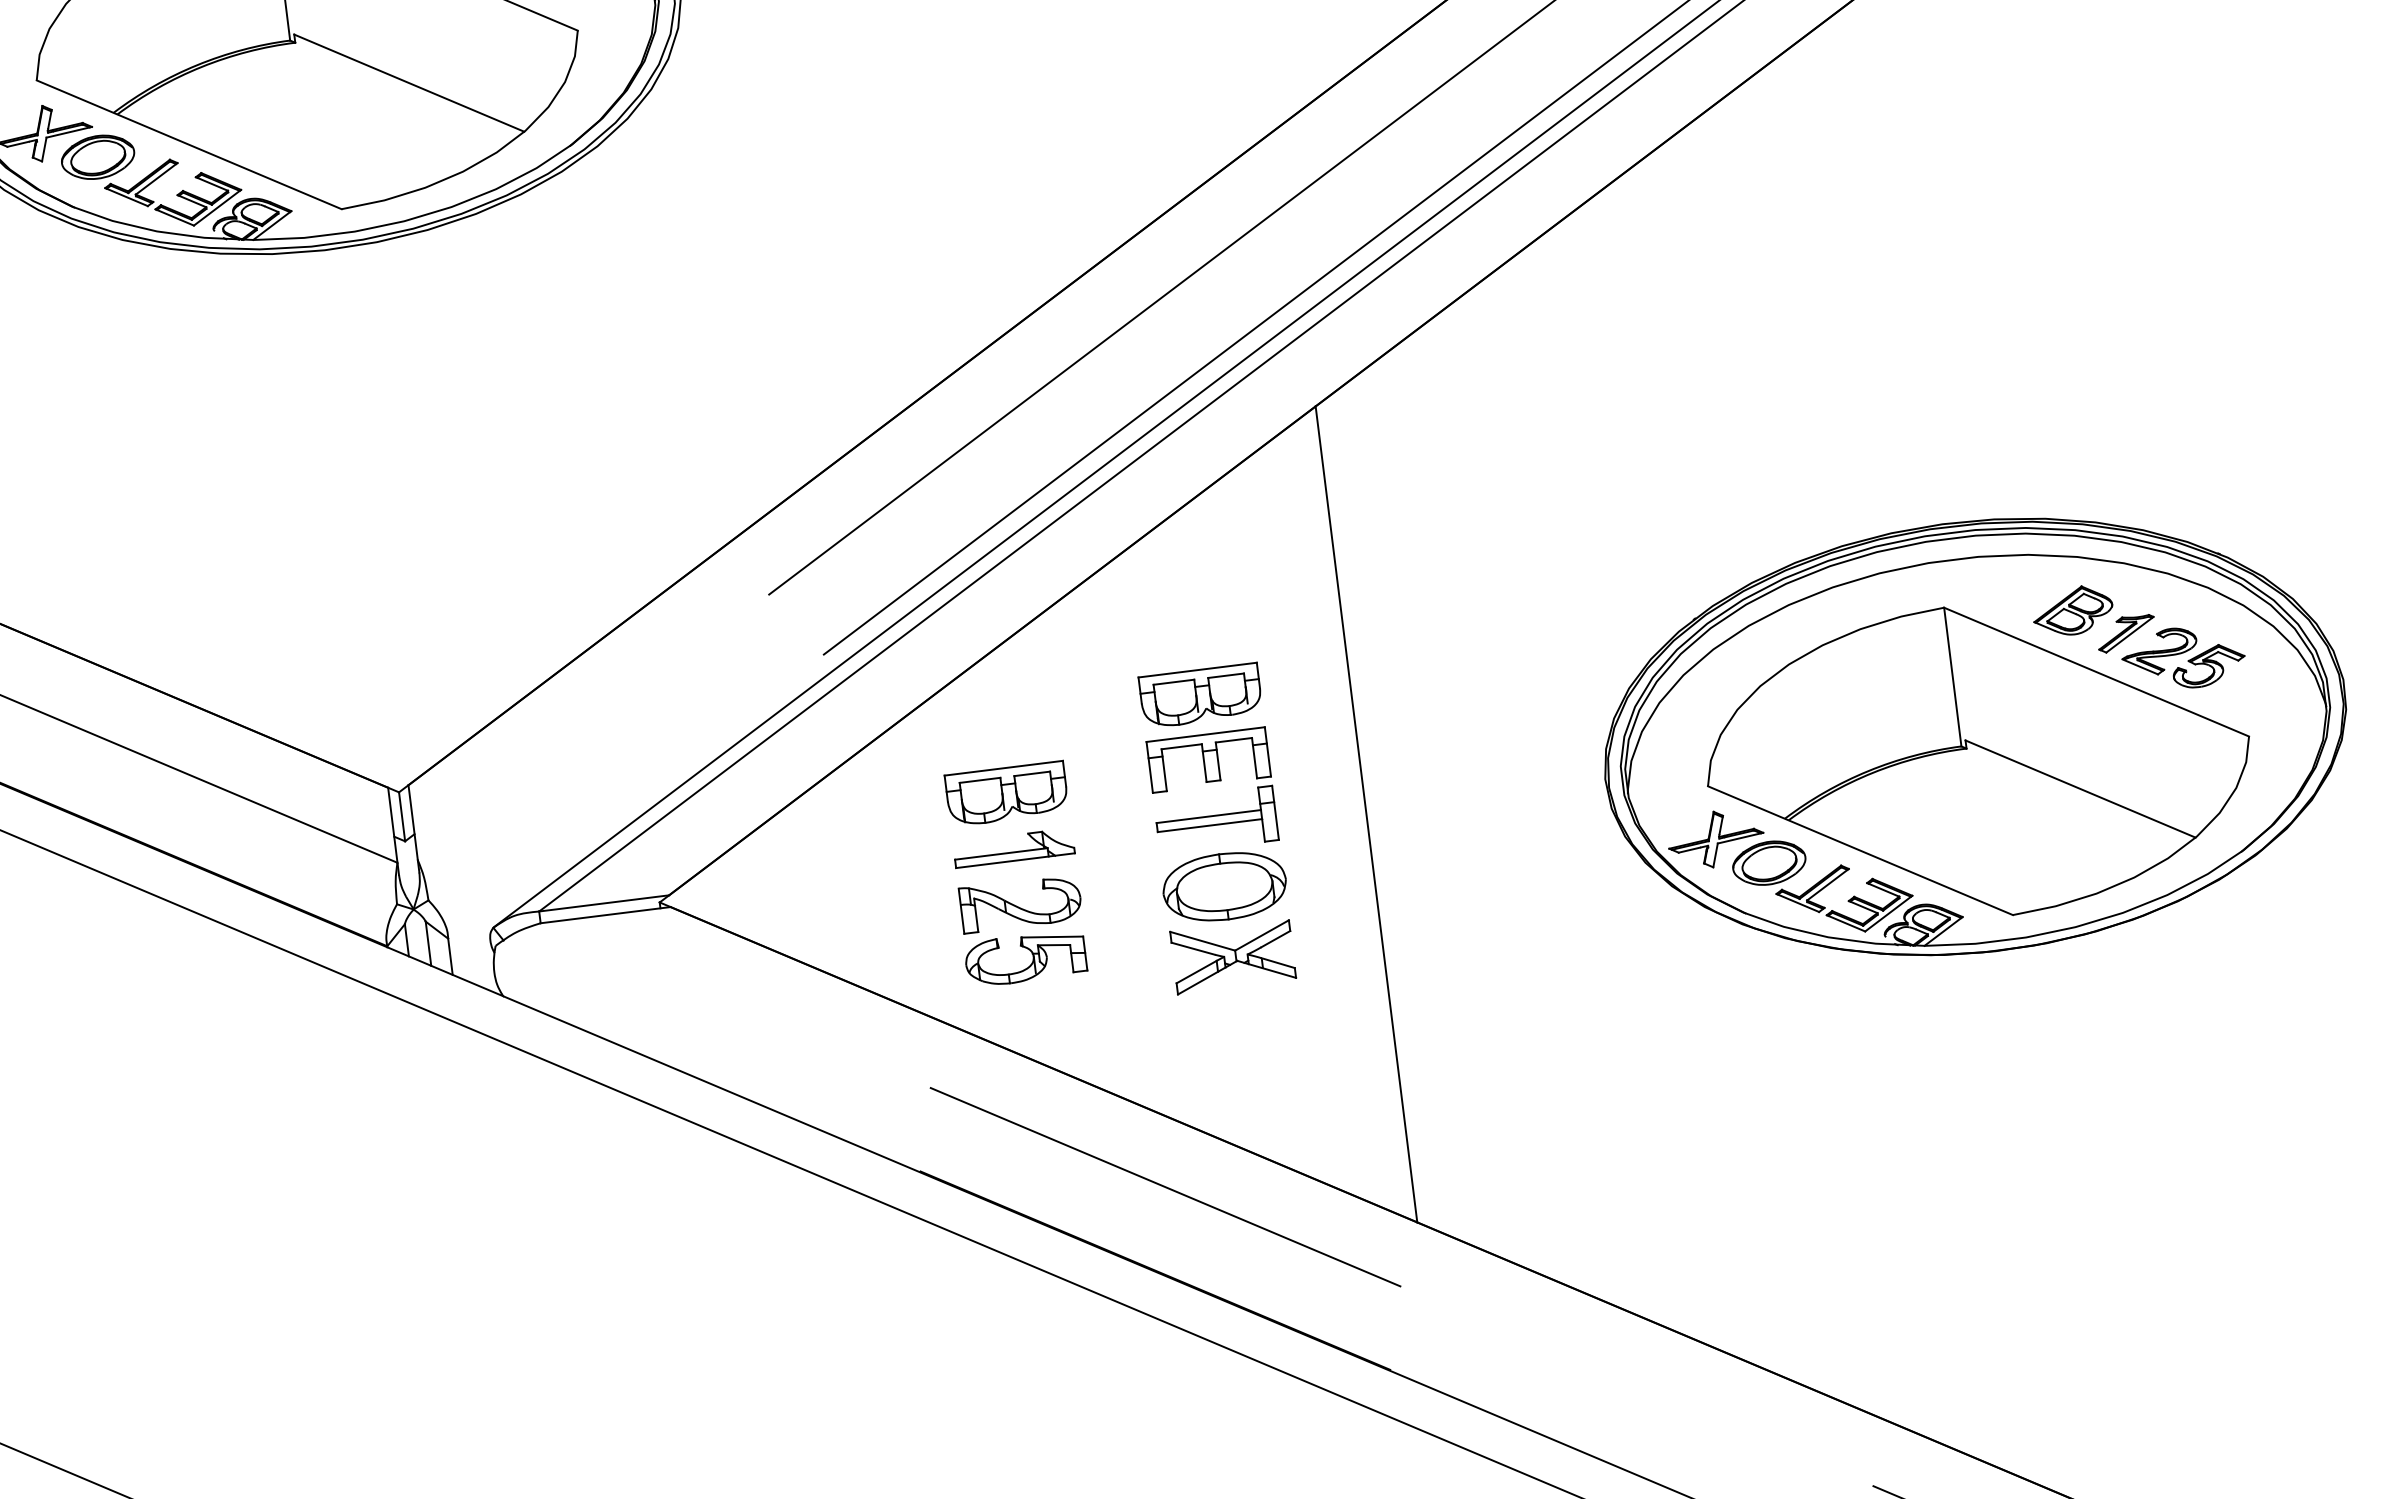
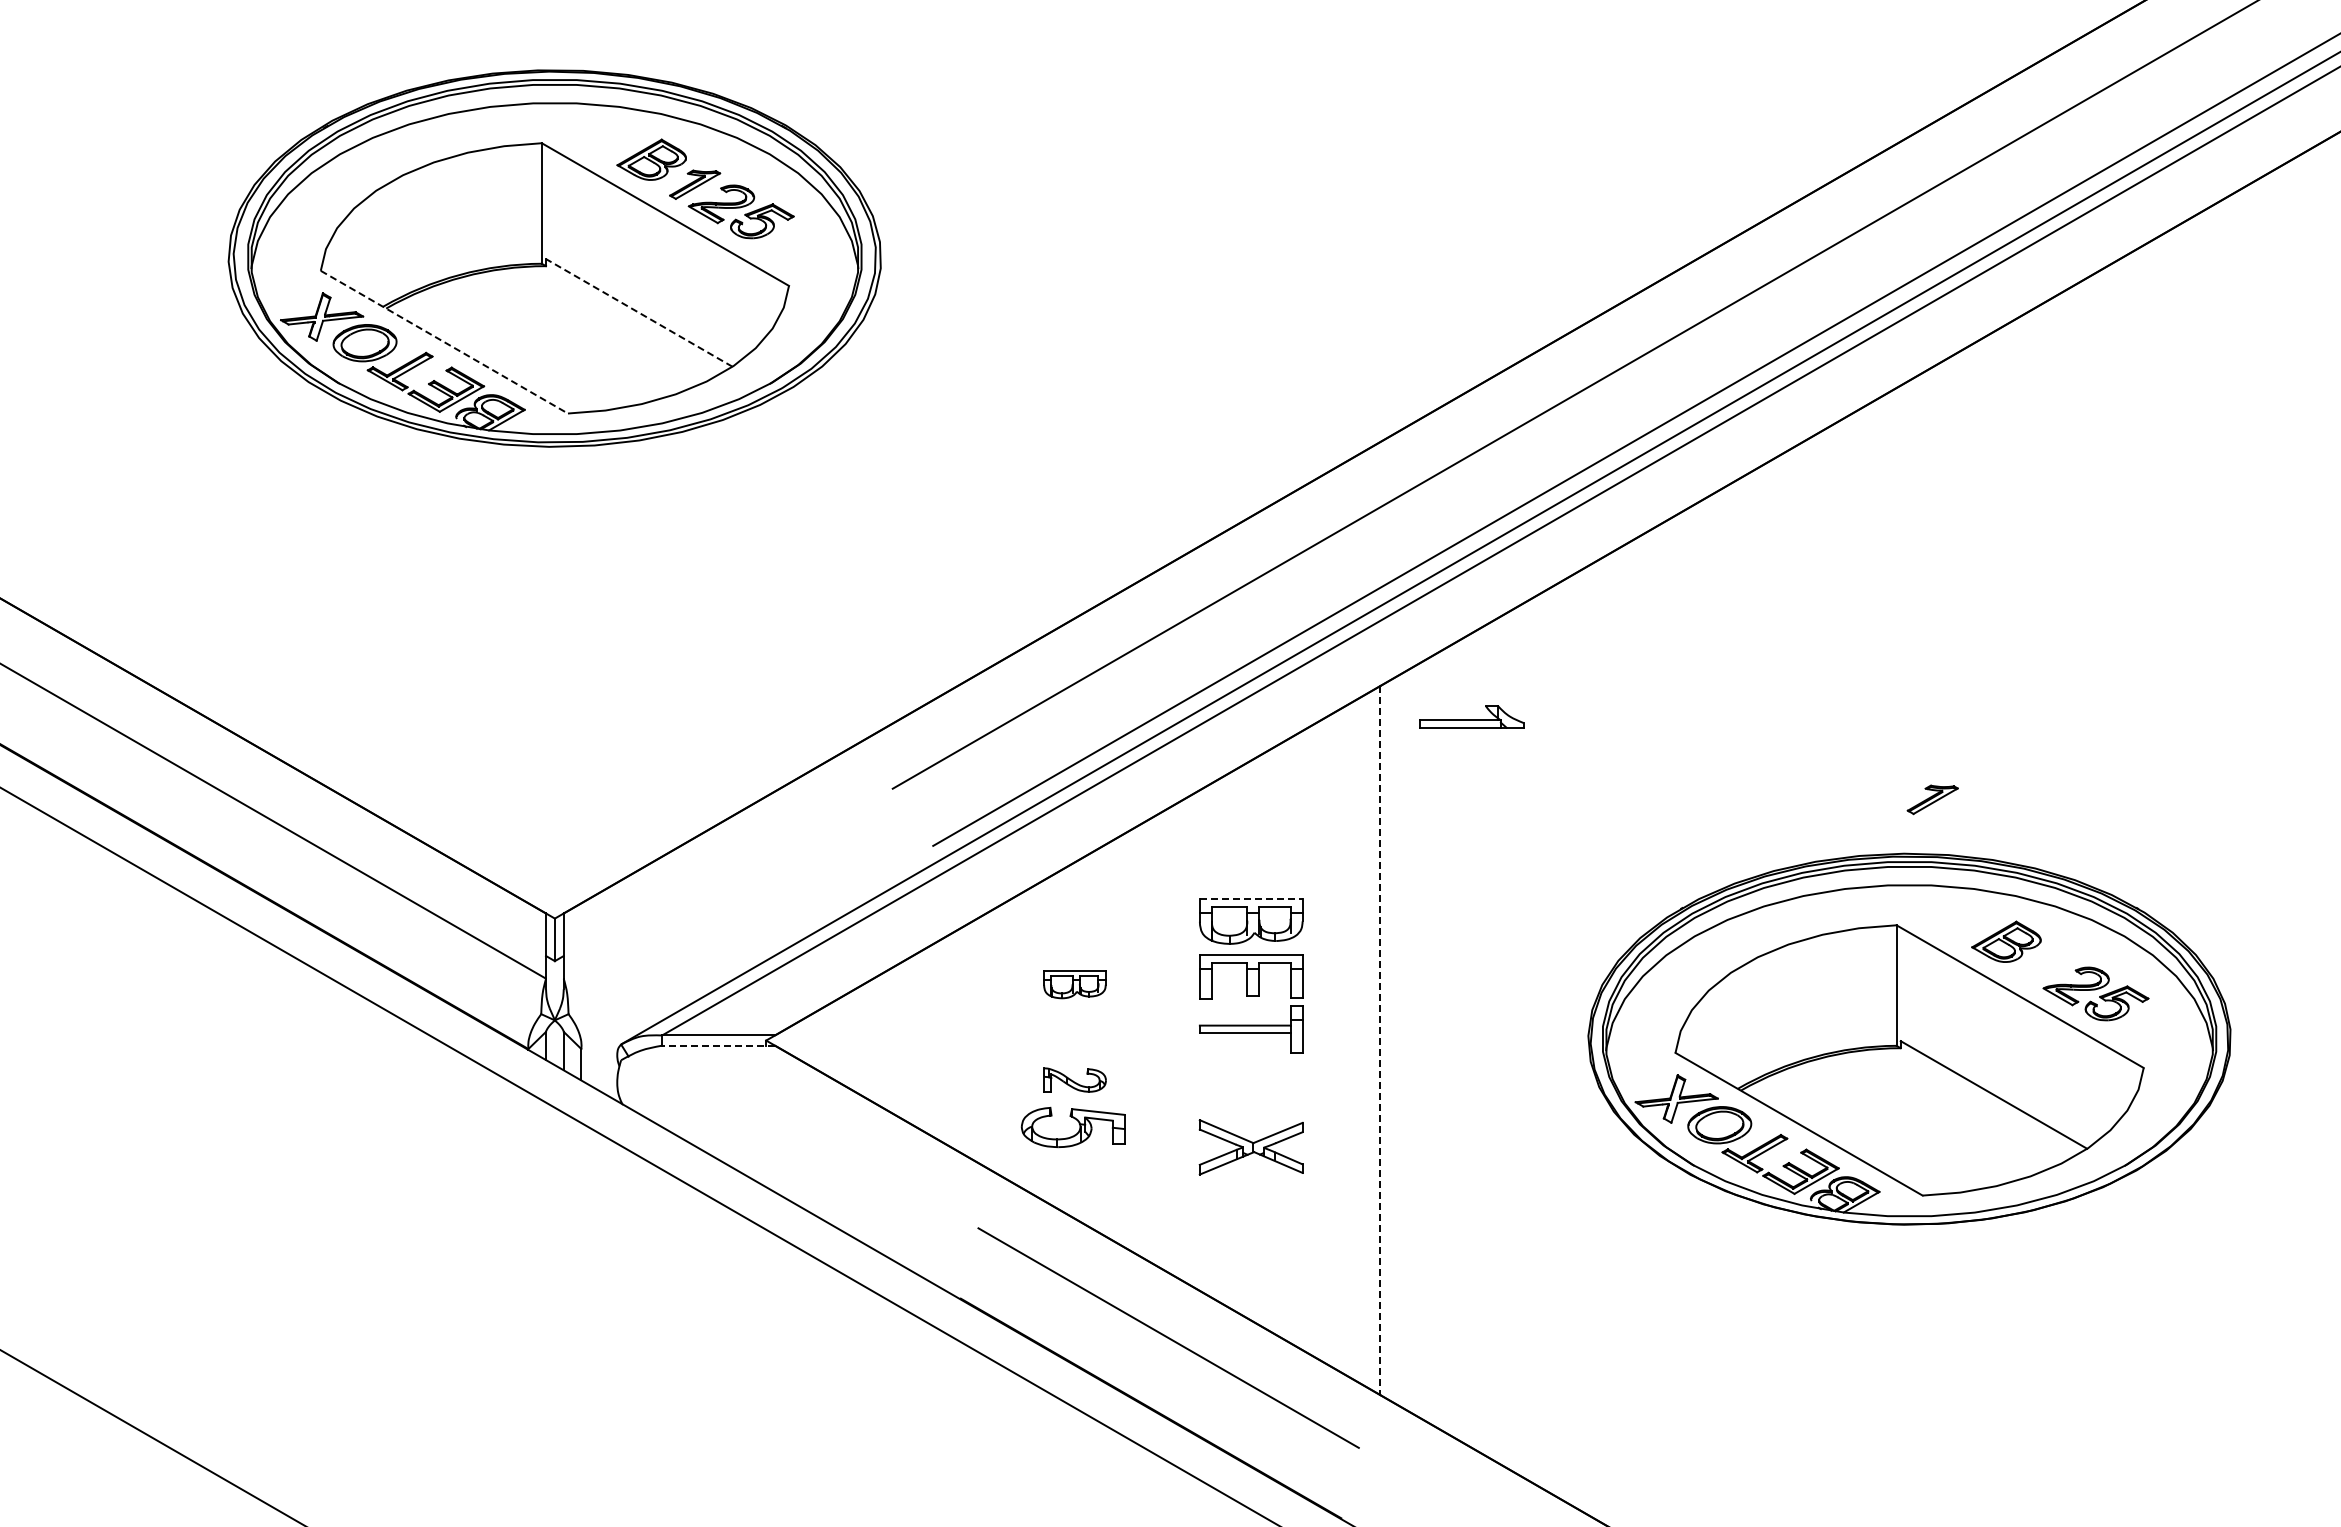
line: (409, 82) -> (639, 312), solid -> dashed
line: (189, 145) -> (444, 342), solid -> dashed
part: (2126, 633) -> (1932, 799), moved
line: (1198, 670) -> (1251, 899), solid -> dashed
part: (1006, 793) -> (1074, 984), size x0.6
line: (1366, 815) -> (1380, 1041), solid -> dashed
part: (1013, 847) -> (1471, 716), moved
part: (1224, 886) -> (1251, 1087), removed
part: (1020, 903) -> (1074, 1079), size x0.6
line: (605, 914) -> (718, 1045), solid -> dashed

